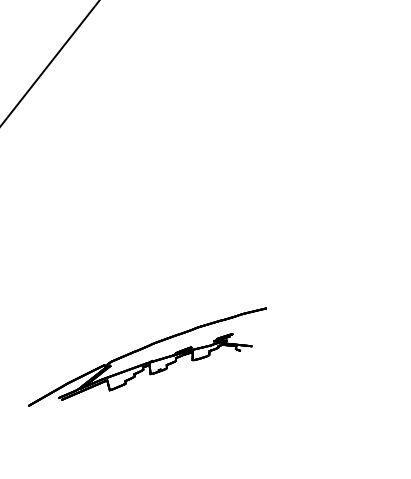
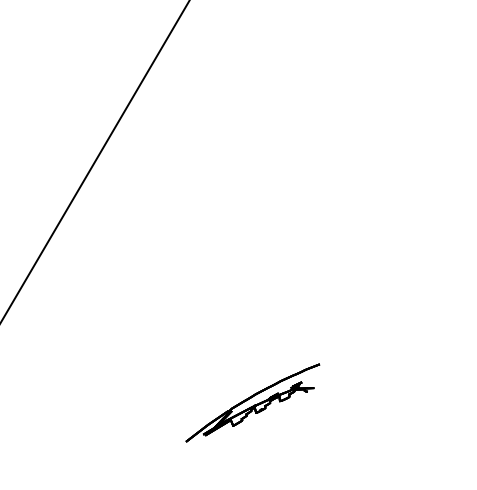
part: (147, 356) -> (252, 402), size x0.6

